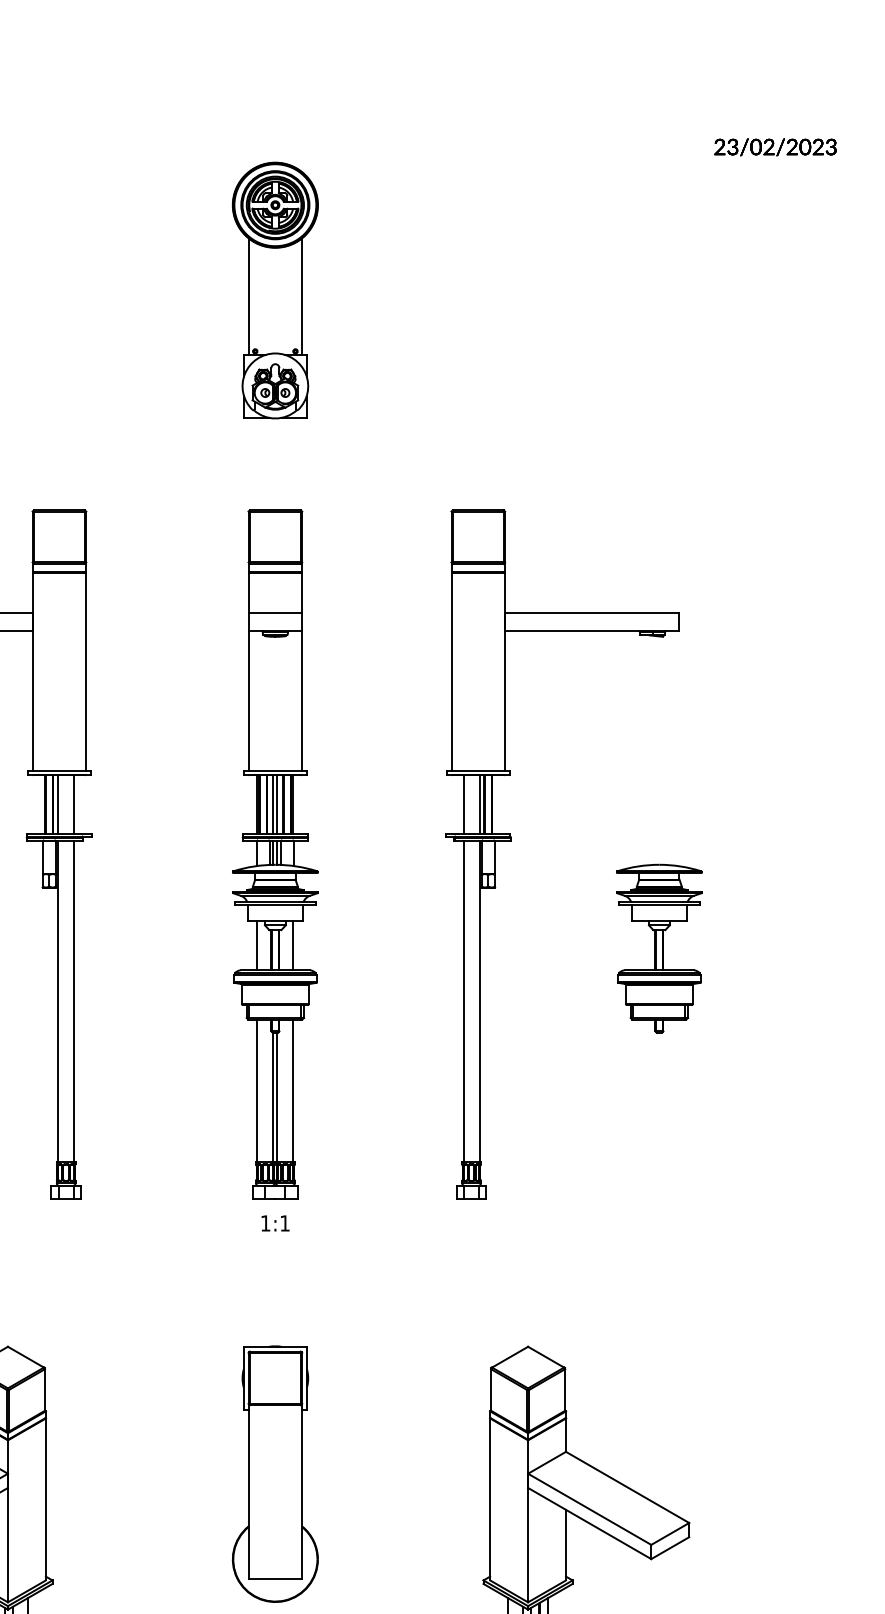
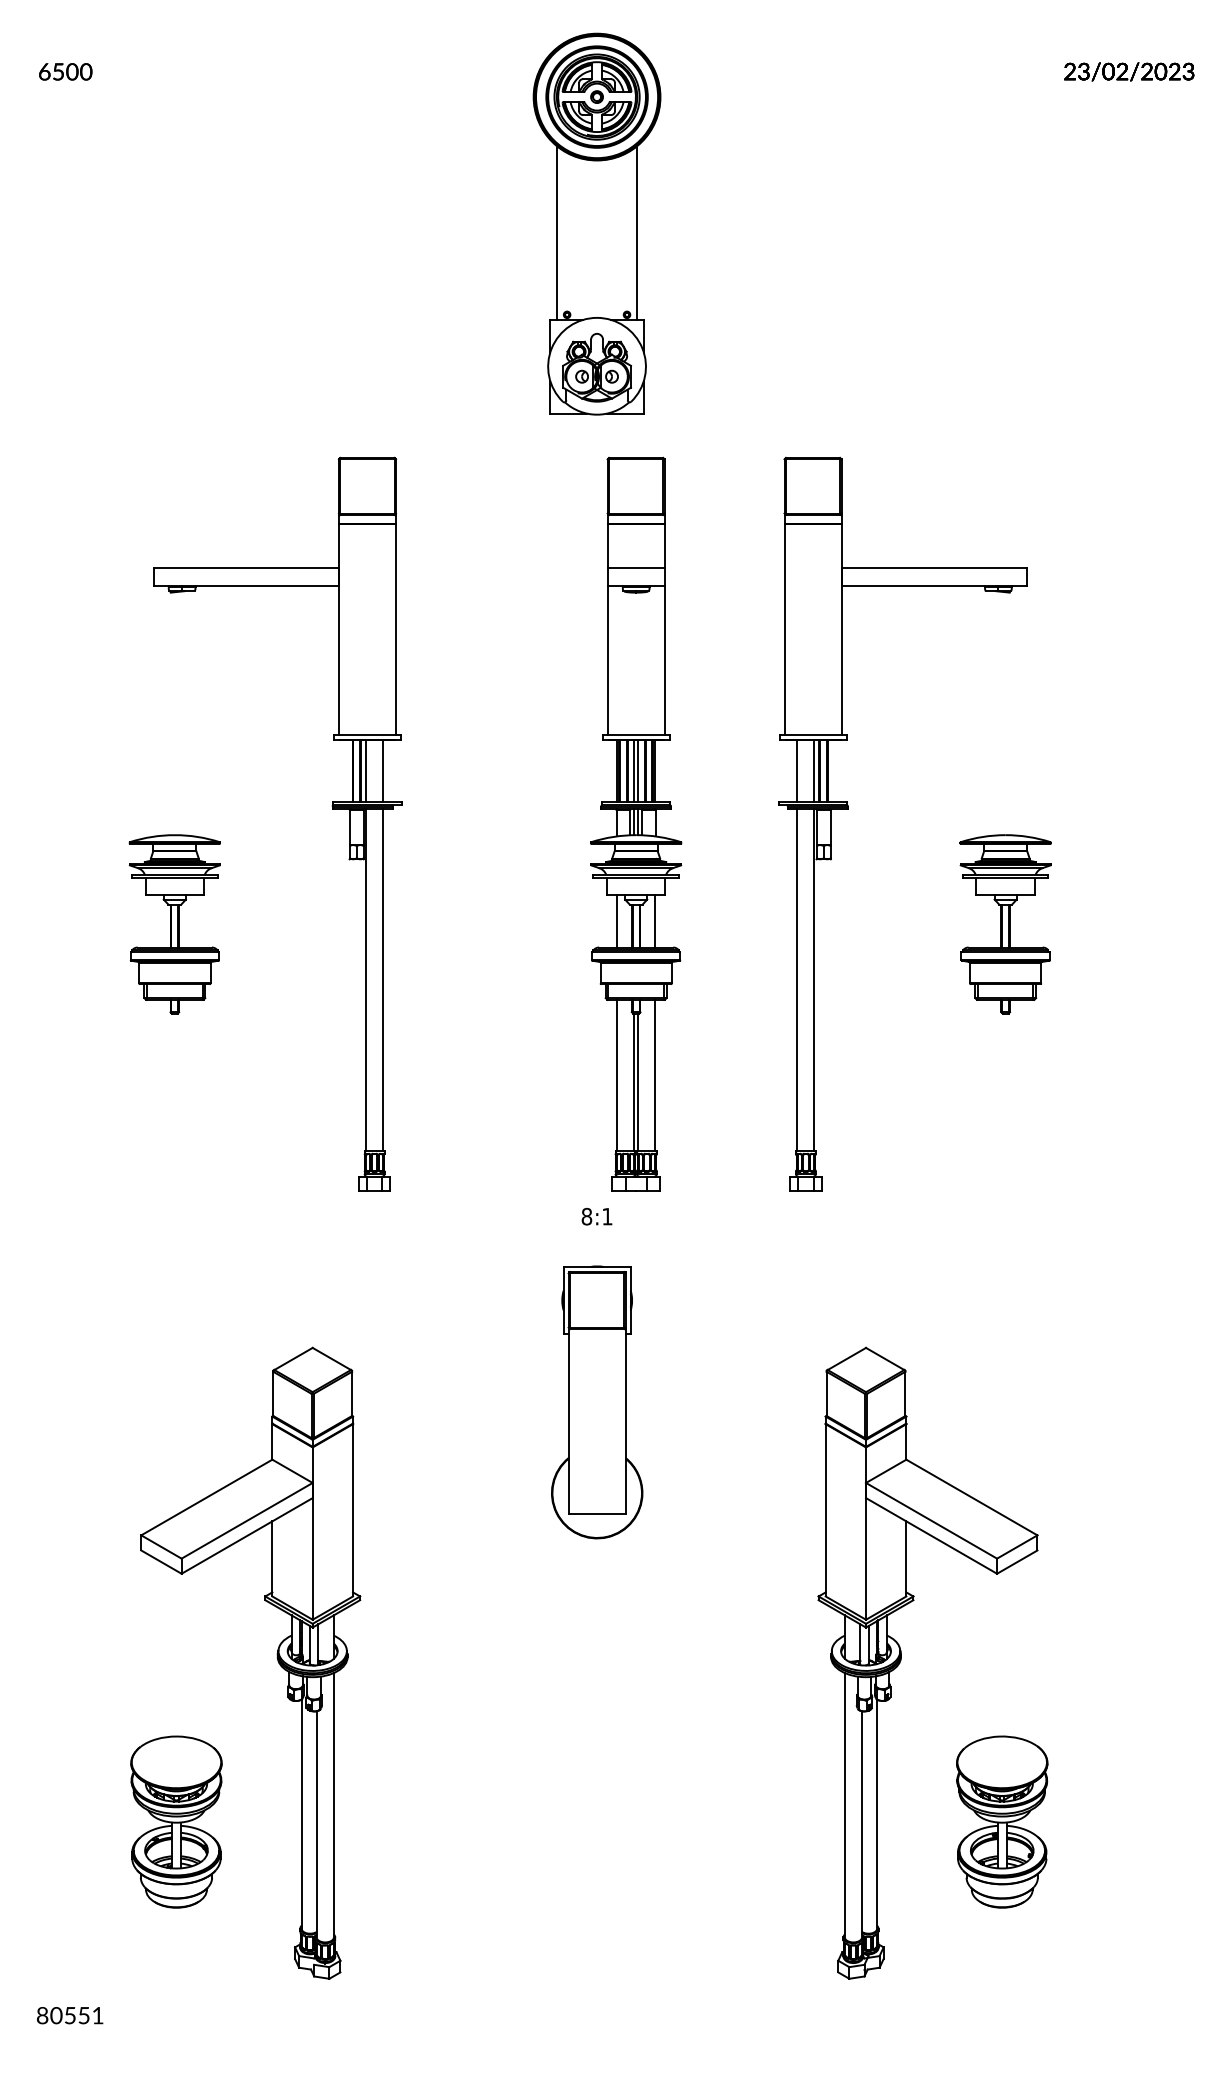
part: (275, 290) -> (597, 224), size x1.4
part: (275, 853) -> (636, 823), moved
text: (265, 1223) -> (586, 1216), 1:1 -> 8:1
part: (275, 1474) -> (597, 1402), moved

